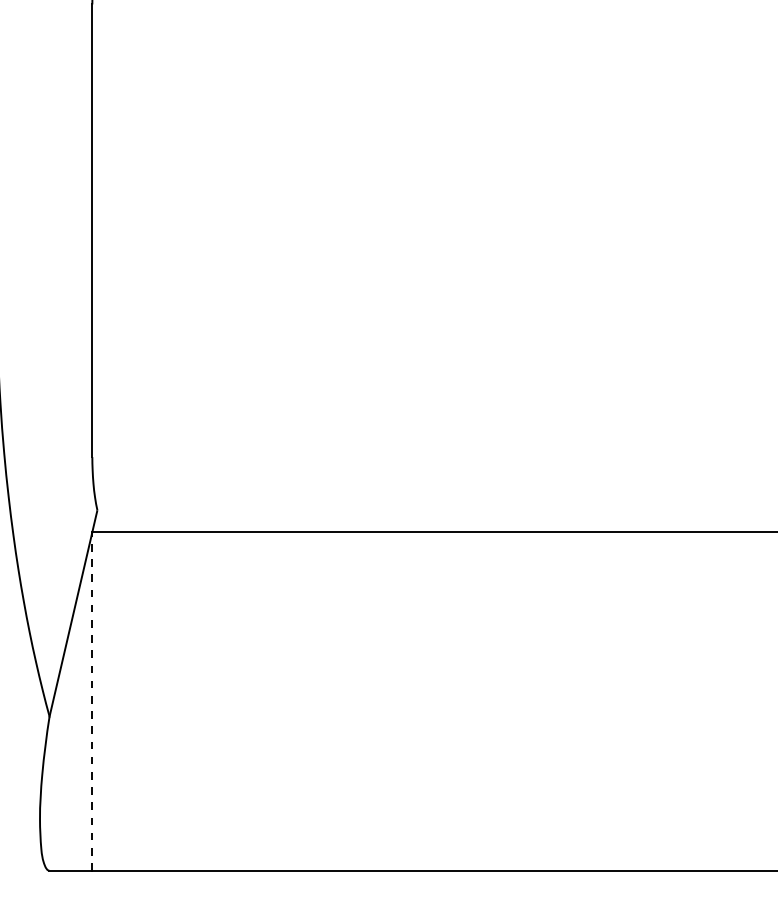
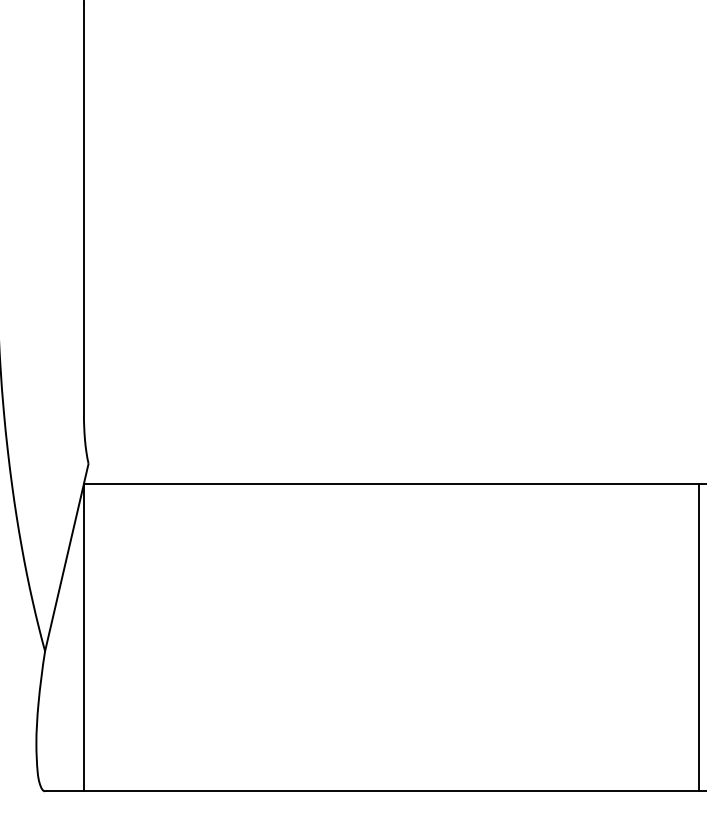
line: (92, 701) -> (84, 637), dashed -> solid
line: (769, 701) -> (699, 637), added

